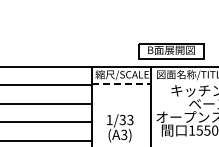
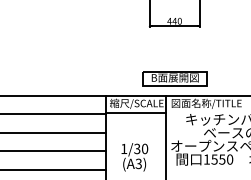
part: (170, 50) -> (174, 78), moved
line: (120, 84) -> (135, 113), dashed -> solid
text: (129, 119) -> (144, 148), 1/33 -> 1/30

